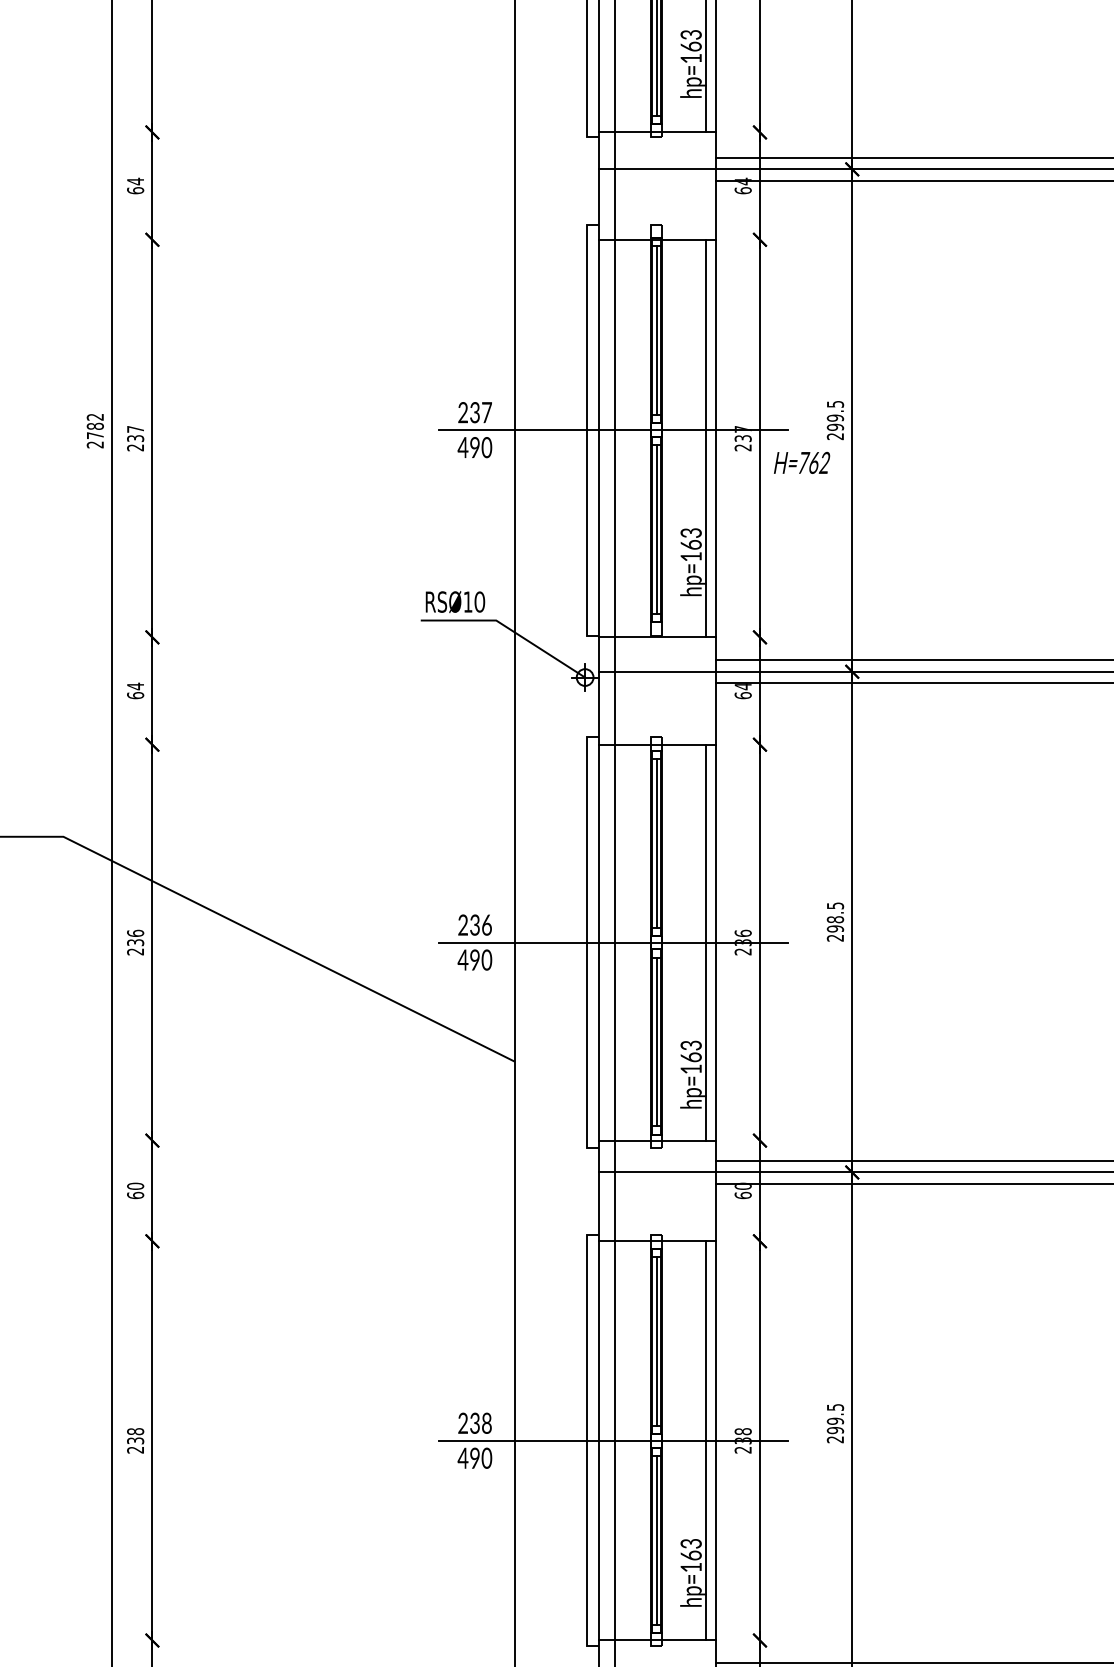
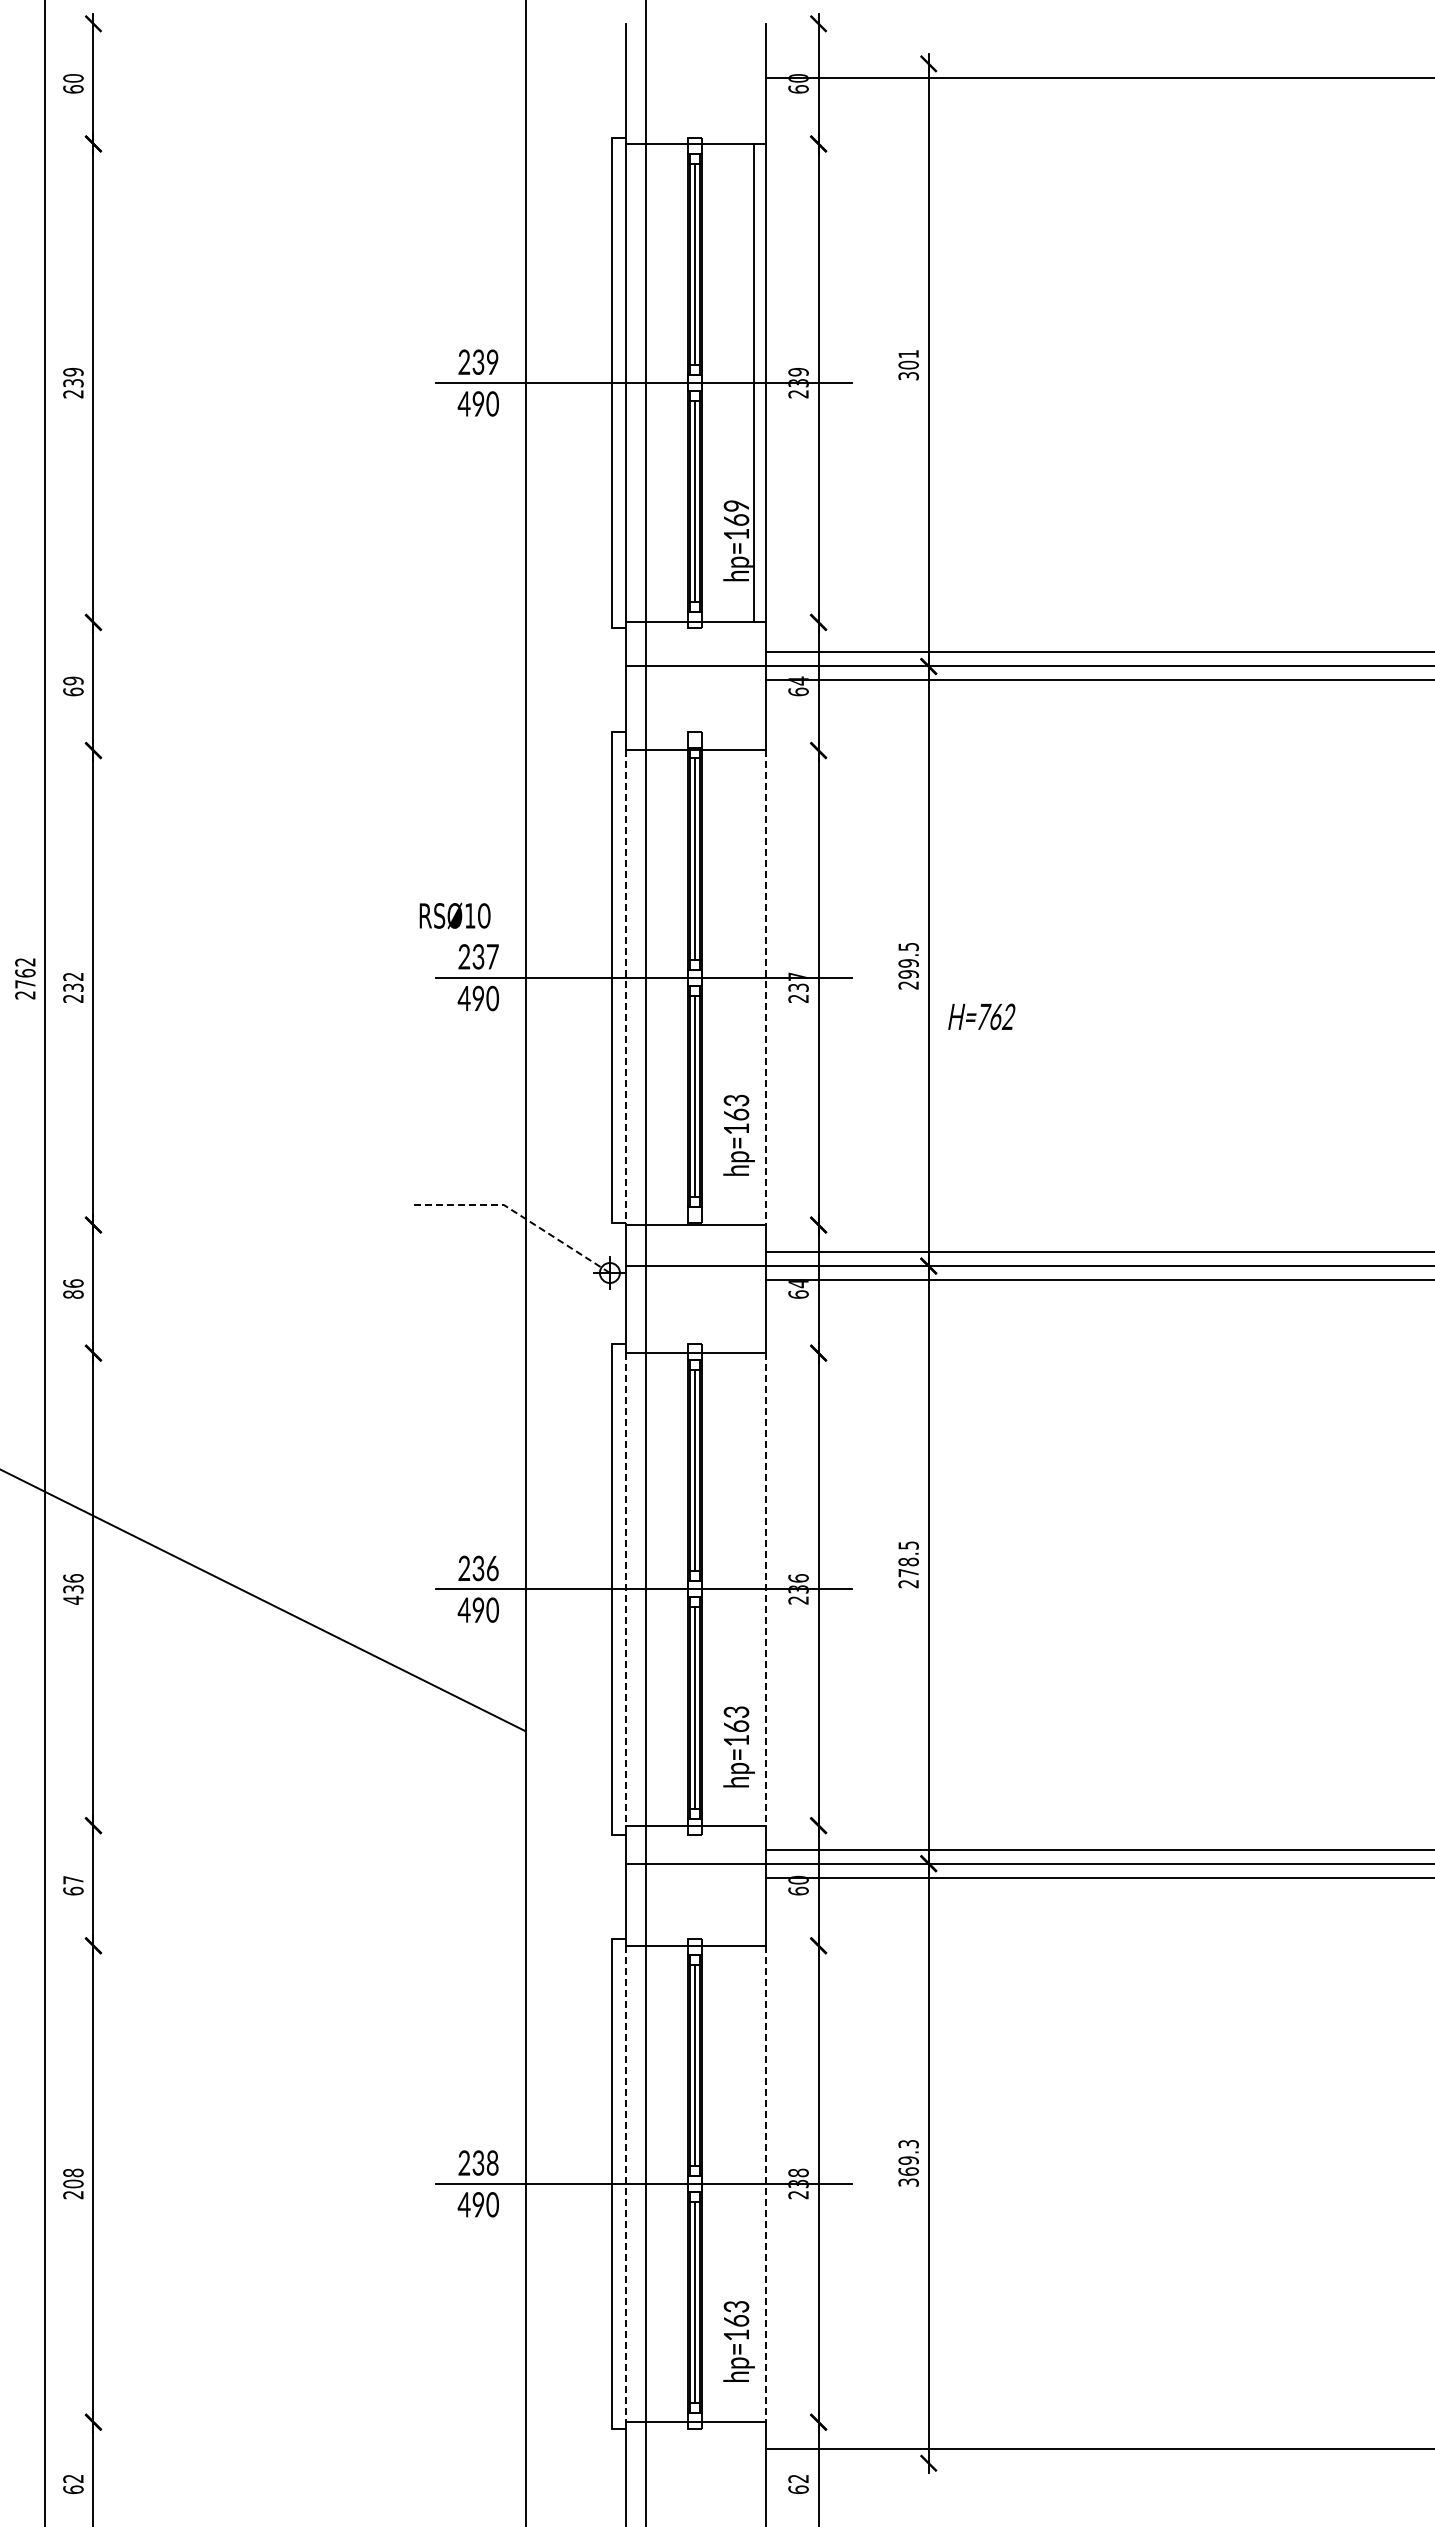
text: (691, 34) -> (736, 505), hp=163 -> hp=169
text: (135, 181) -> (73, 680), 64 -> 69
text: (95, 425) -> (25, 972), 2782 -> 2762
text: (135, 429) -> (73, 976), 237 -> 232
line: (706, 438) -> (754, 987), removed
line: (598, 439) -> (625, 988), solid -> dashed
line: (716, 439) -> (766, 988), solid -> dashed
text: (801, 462) -> (981, 1016), moved
text: (454, 601) -> (454, 915), moved
line: (508, 628) -> (518, 1214), solid -> dashed
text: (135, 690) -> (73, 1288), 64 -> 86
text: (835, 928) -> (908, 1572), 298.5 -> 278.5
line: (598, 942) -> (625, 1589), solid -> dashed
line: (706, 942) -> (754, 1589), removed
line: (716, 942) -> (766, 1589), solid -> dashed
text: (135, 951) -> (73, 1599), 236 -> 436
text: (135, 1185) -> (73, 1879), 60 -> 67
text: (835, 1423) -> (908, 2163), 299.5 -> 369.3
text: (135, 1440) -> (73, 2183), 238 -> 208
line: (706, 1440) -> (754, 2183), removed
line: (598, 1441) -> (625, 2184), solid -> dashed
line: (716, 1441) -> (766, 2184), solid -> dashed

